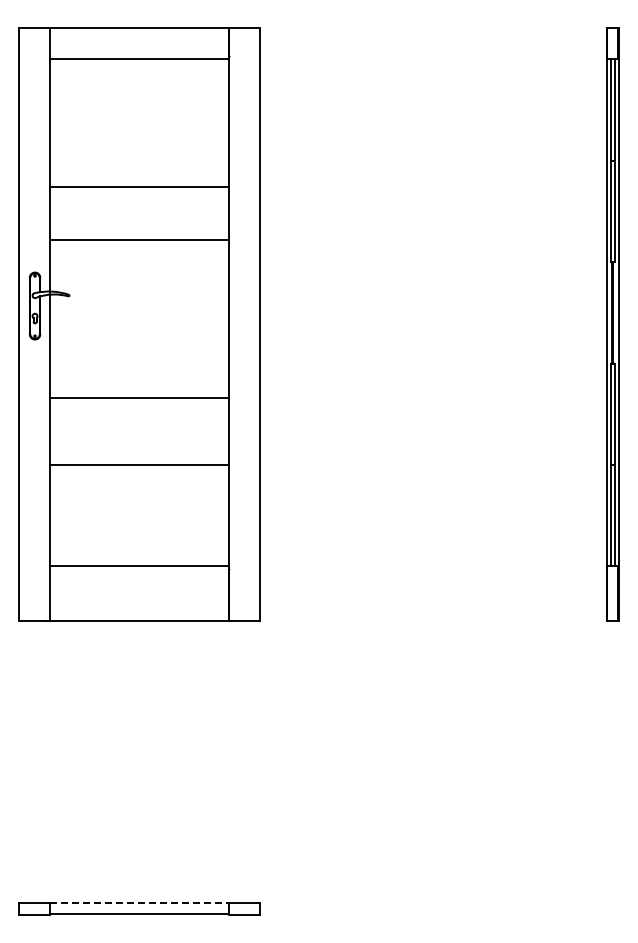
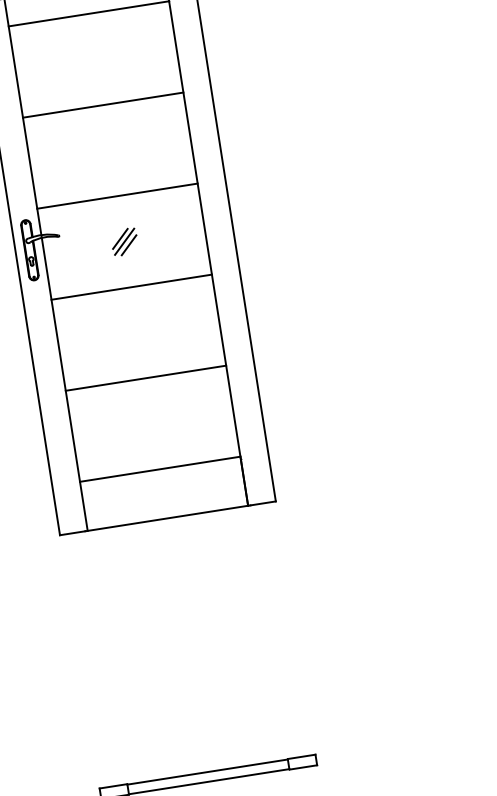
line: (139, 186) -> (103, 104), moved
line: (139, 240) -> (117, 196), moved
part: (139, 313) -> (124, 242), added
line: (139, 397) -> (131, 287), moved
line: (139, 903) -> (207, 772), dashed -> solid

